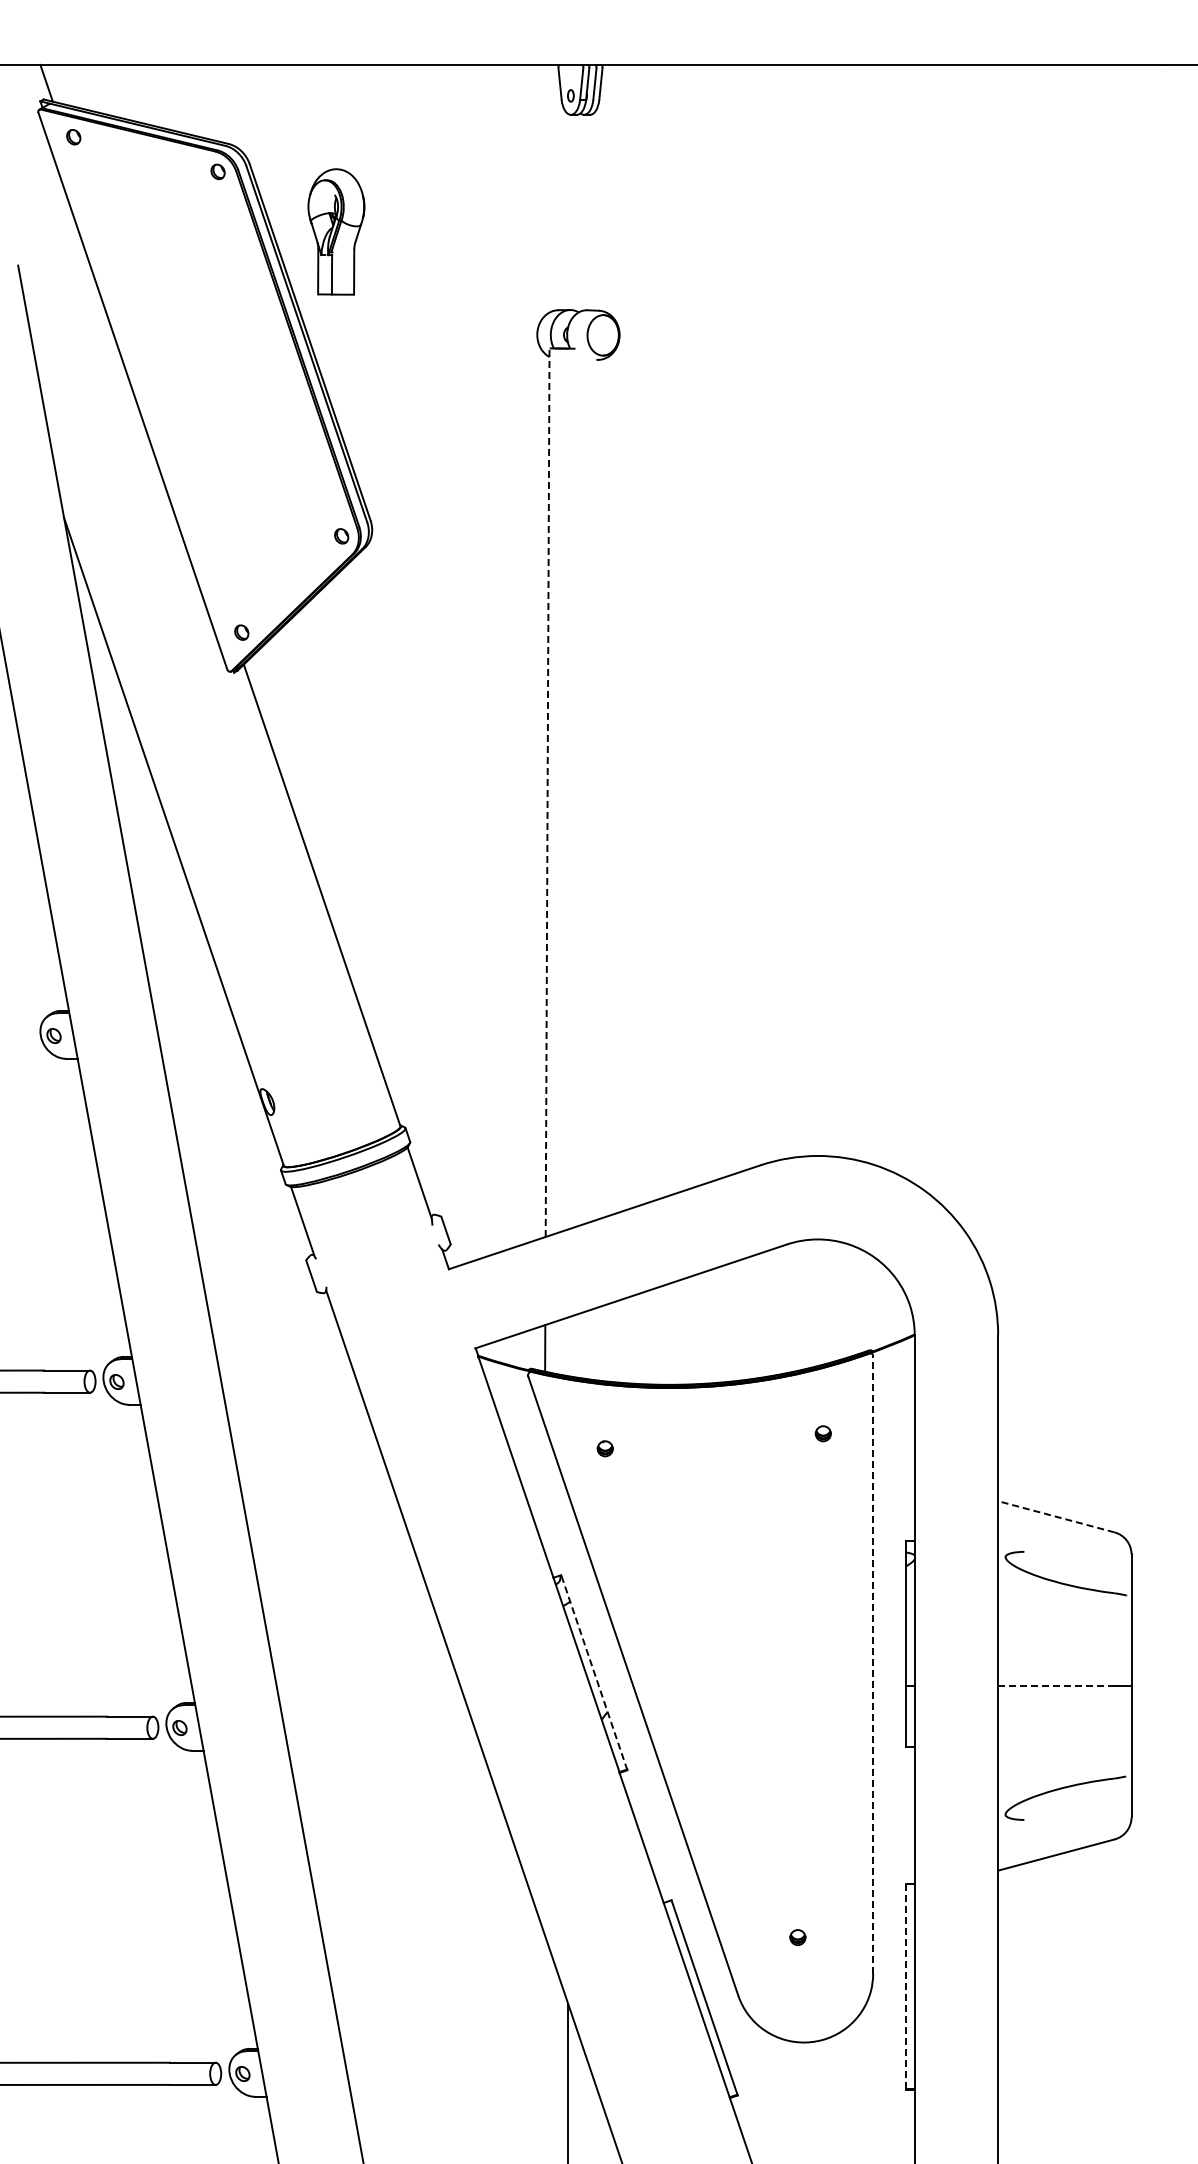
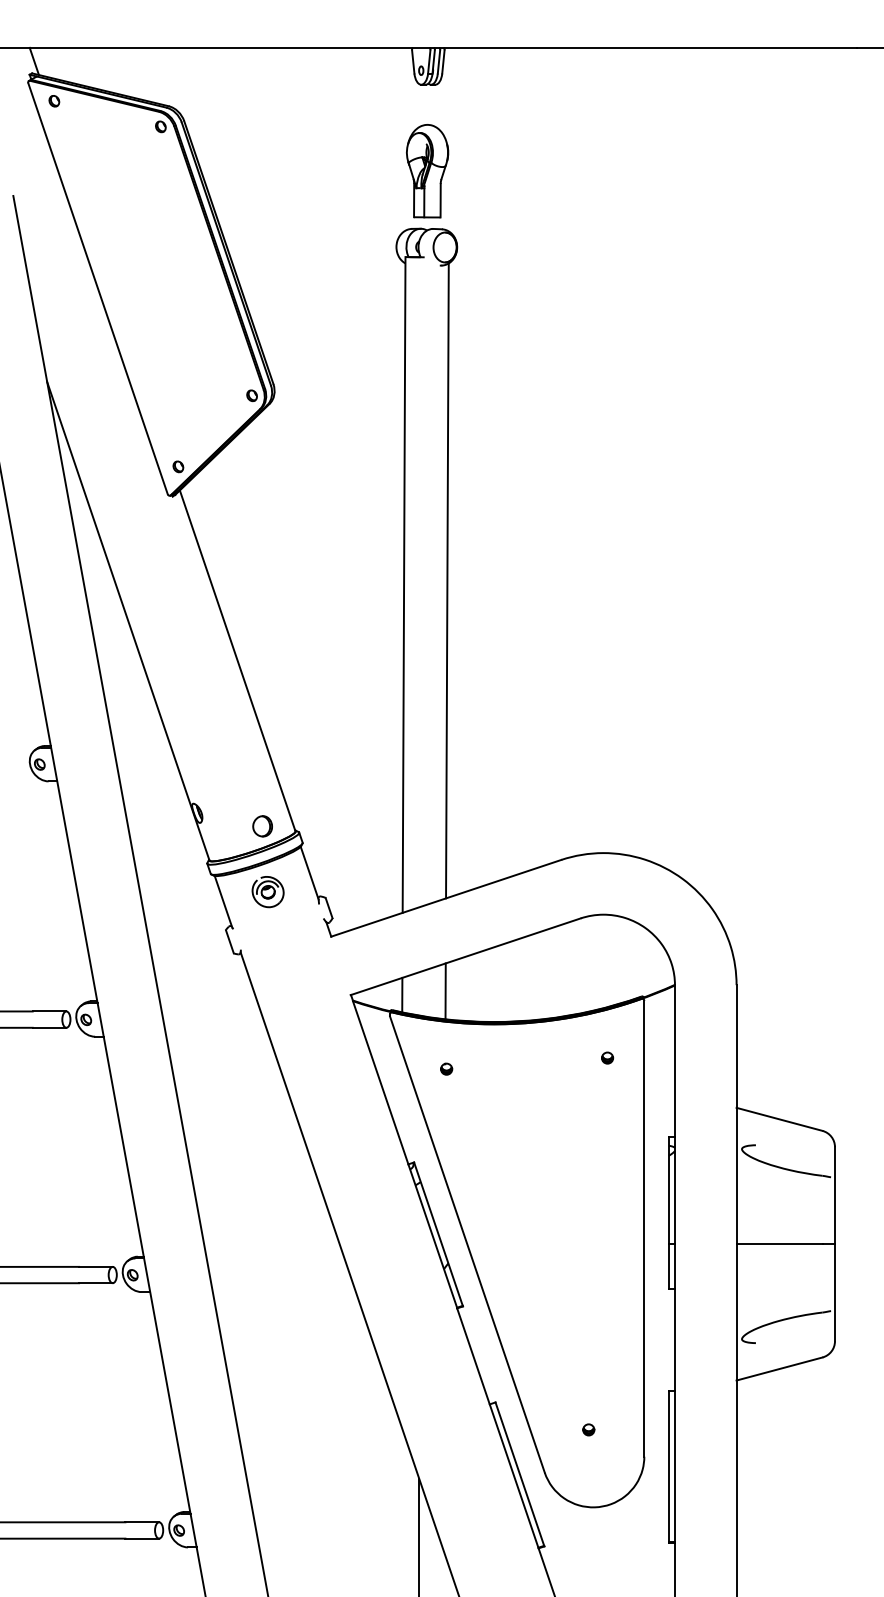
part: (336, 231) -> (427, 170), moved
line: (606, 787) -> (447, 581), added
line: (547, 792) -> (403, 584), dashed -> solid
part: (355, 1119) -> (262, 826), added
part: (363, 1208) -> (268, 891), added
line: (603, 1343) -> (445, 991), added
line: (1055, 1516) -> (778, 1119), dashed -> solid
line: (873, 1665) -> (644, 1229), dashed -> solid
line: (594, 1672) -> (438, 1234), dashed -> solid
line: (1055, 1685) -> (778, 1243), dashed -> solid
line: (906, 1987) -> (668, 1466), dashed -> solid

